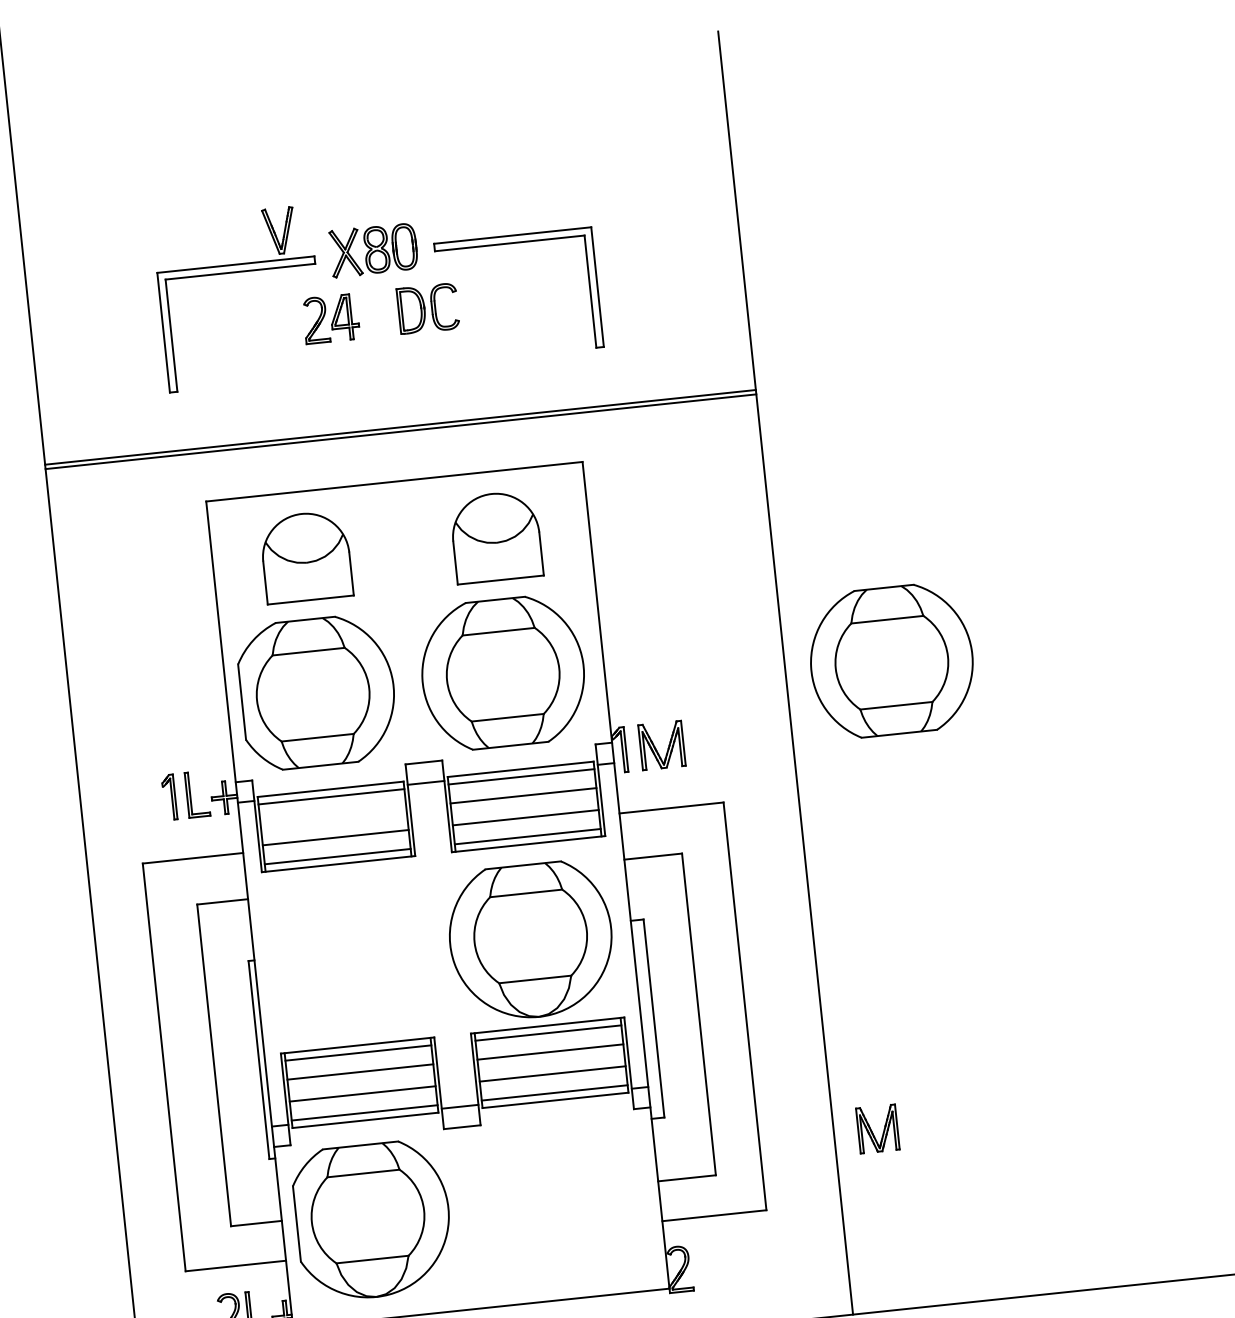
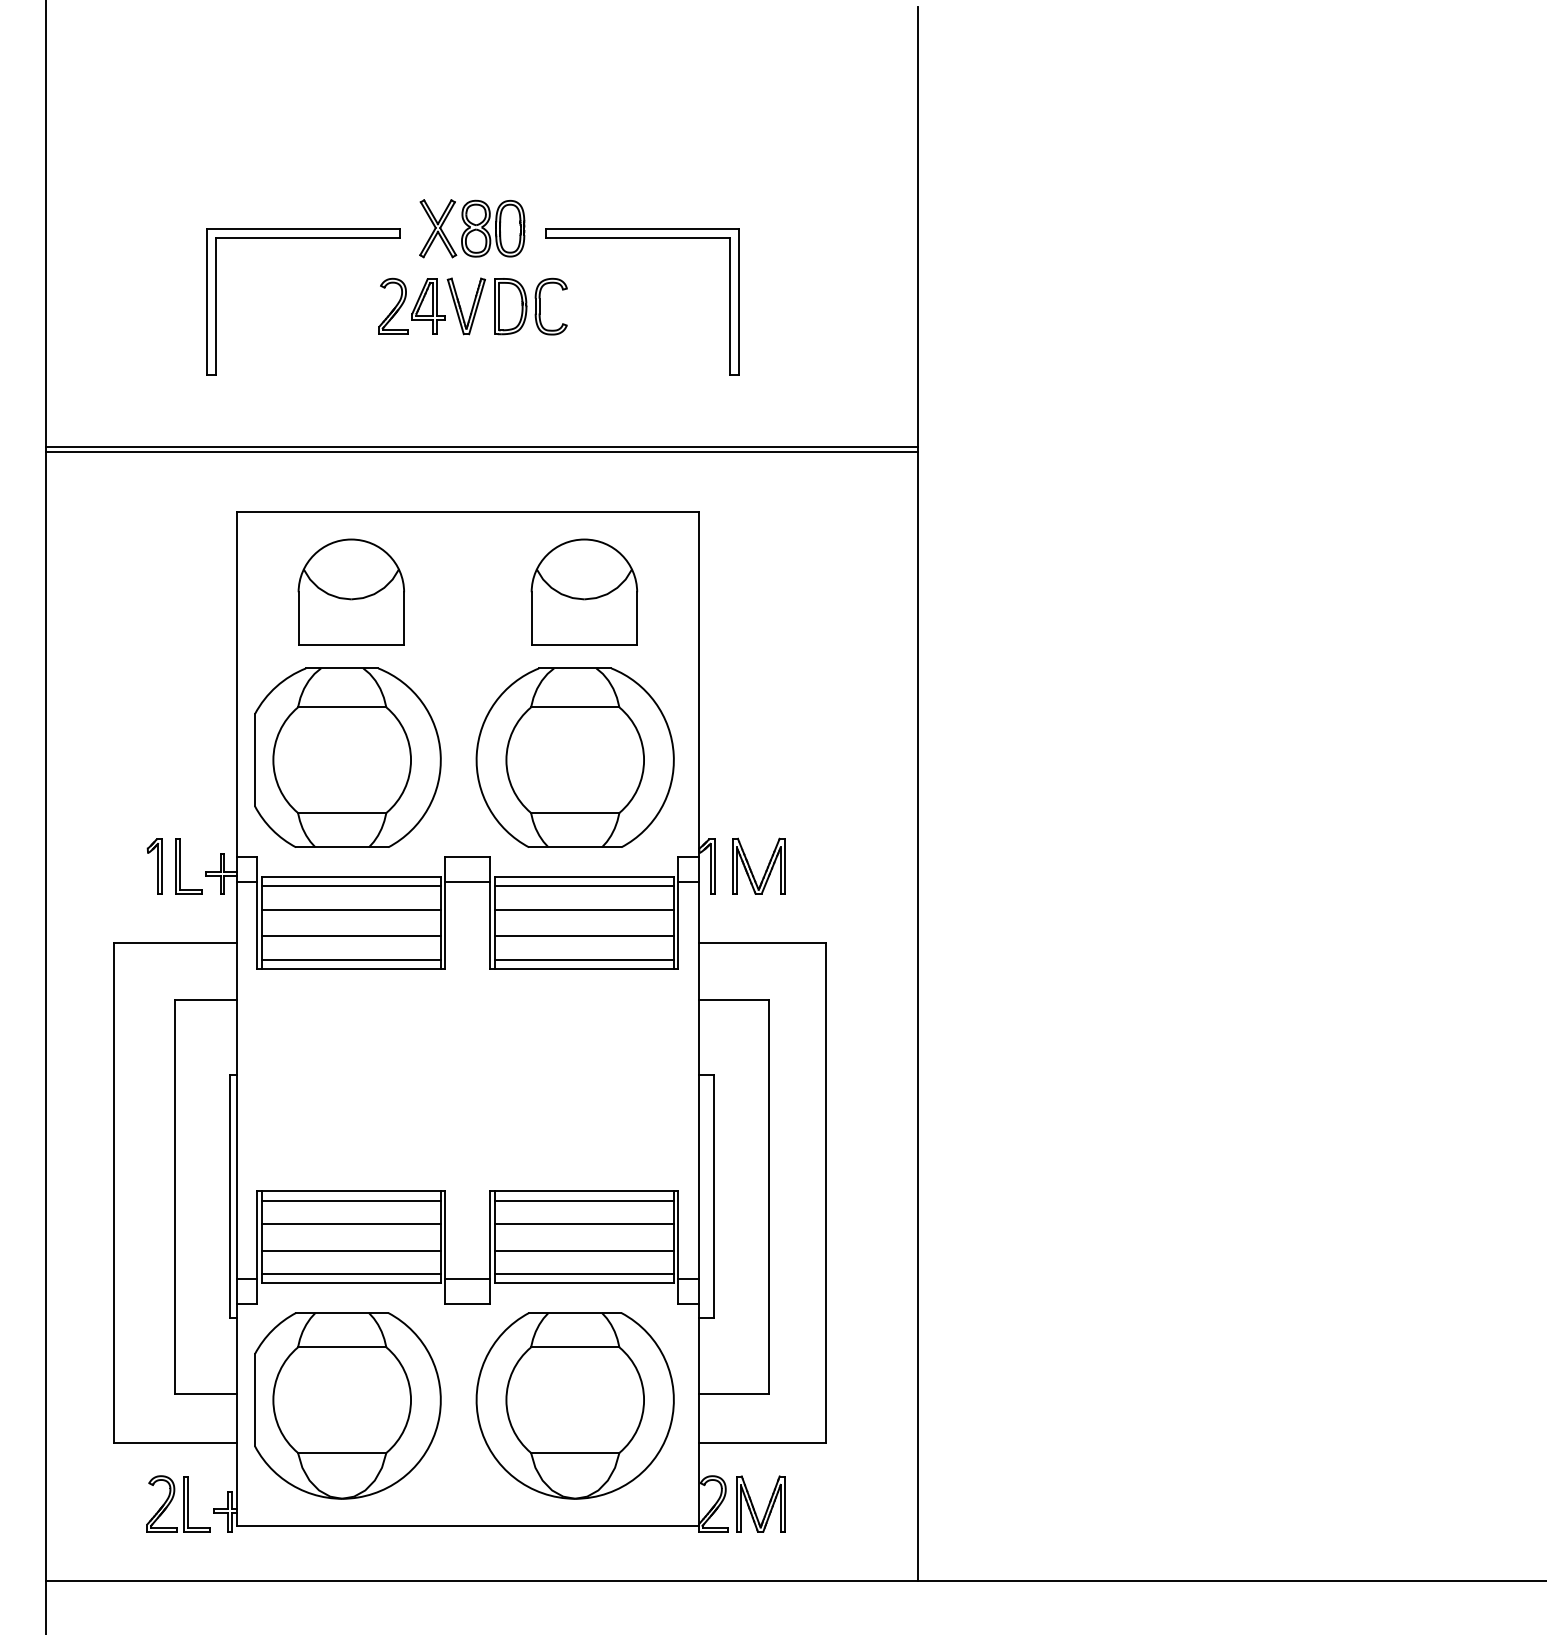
part: (278, 231) -> (465, 306), moved
part: (891, 660) -> (1047, 792), removed
line: (332, 815) -> (350, 909), added
part: (530, 940) -> (574, 1405), moved
part: (871, 1130) -> (753, 1504), moved

